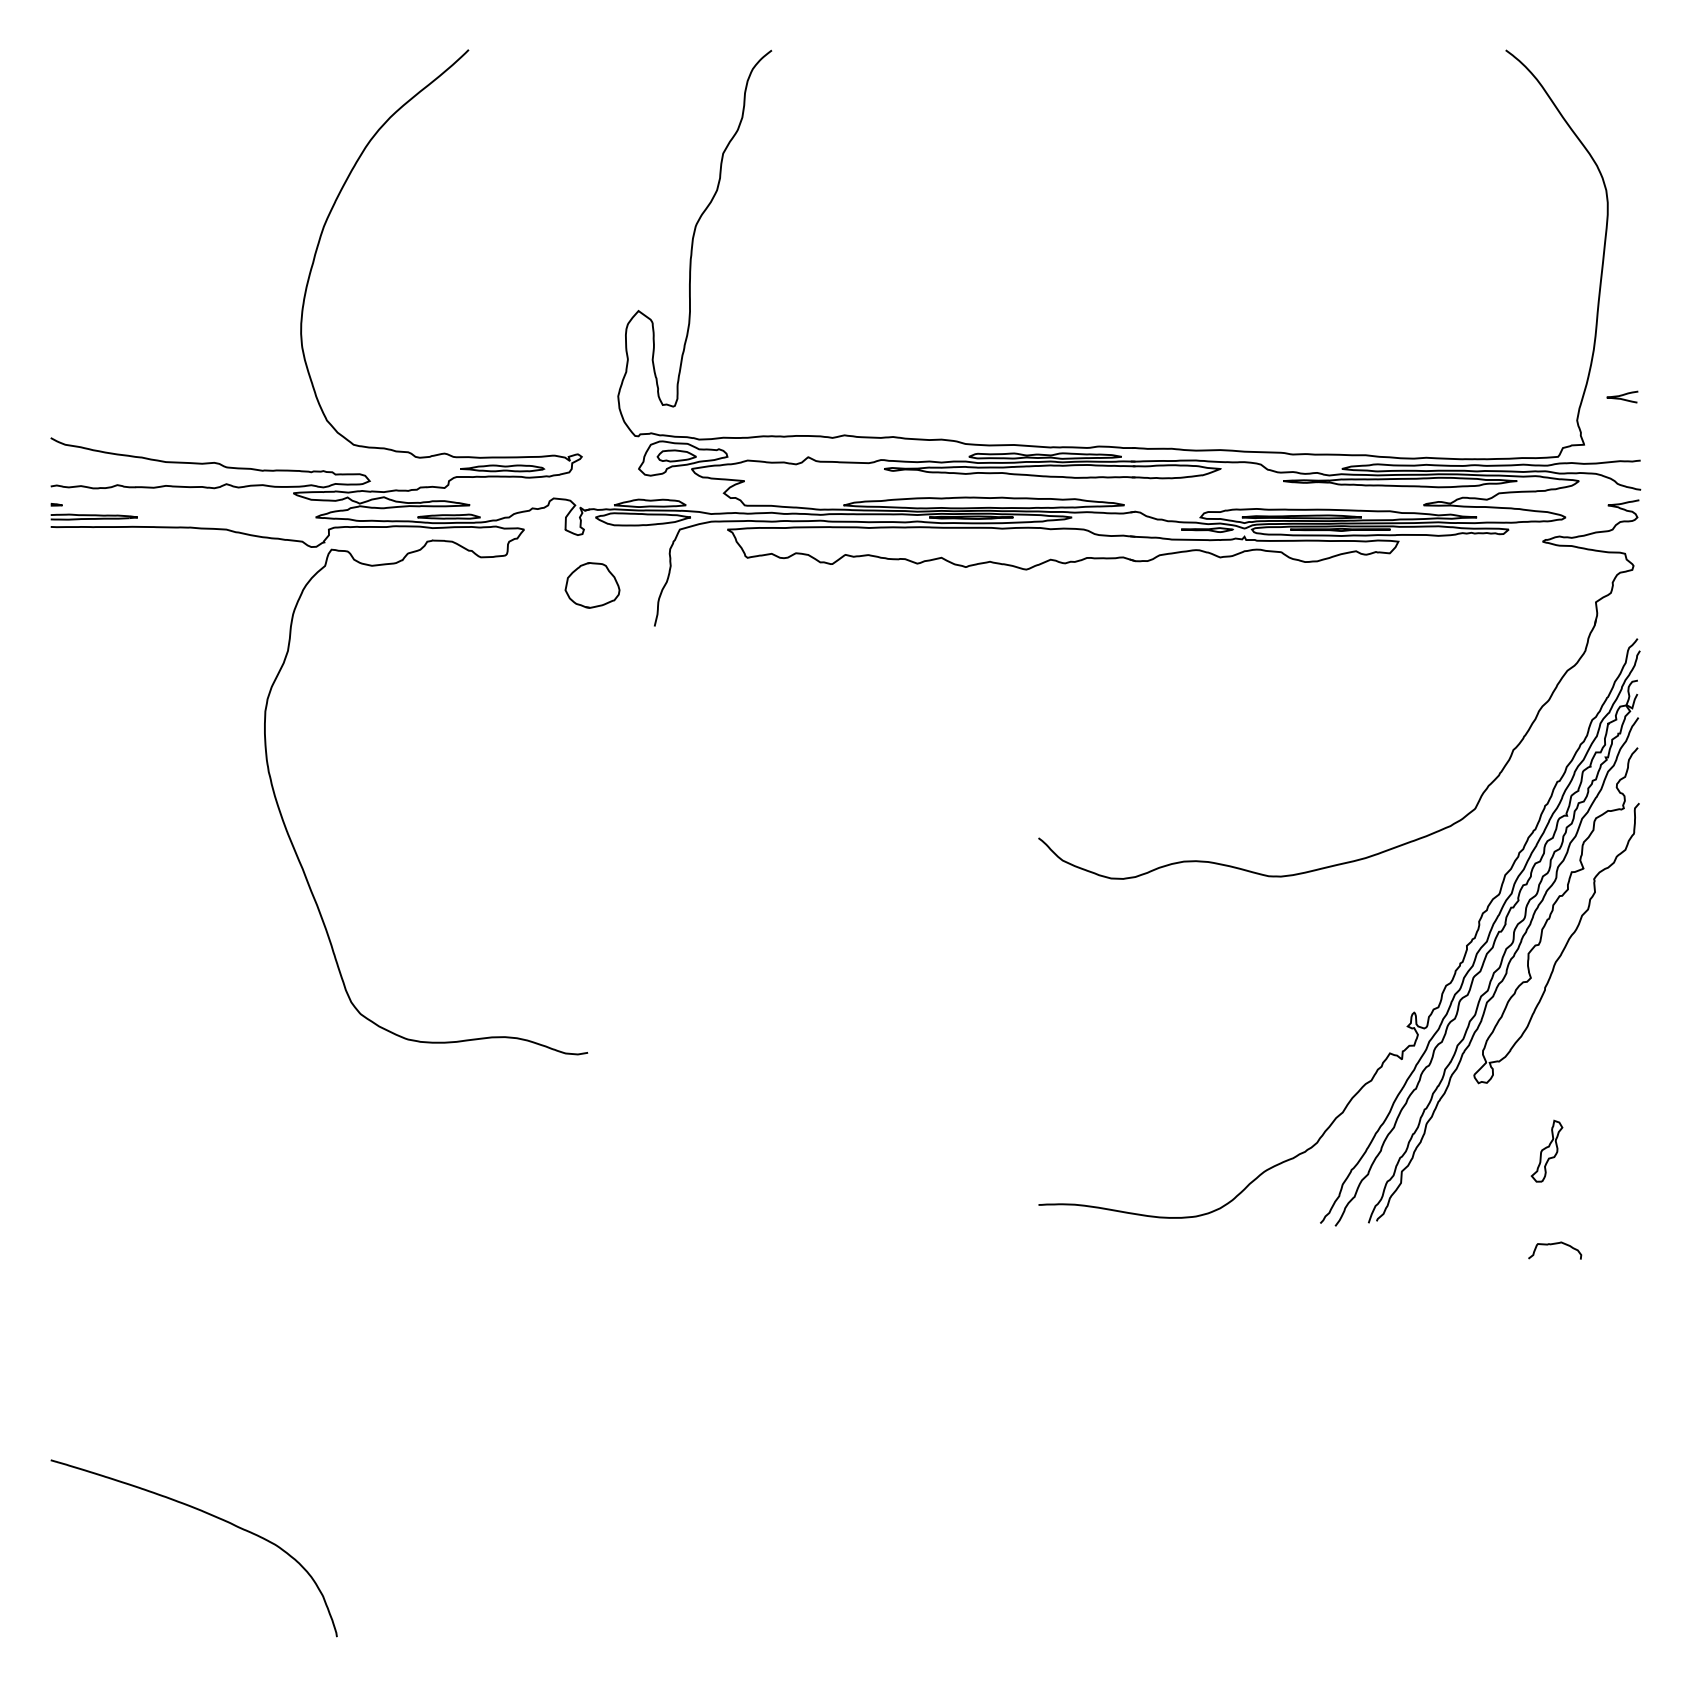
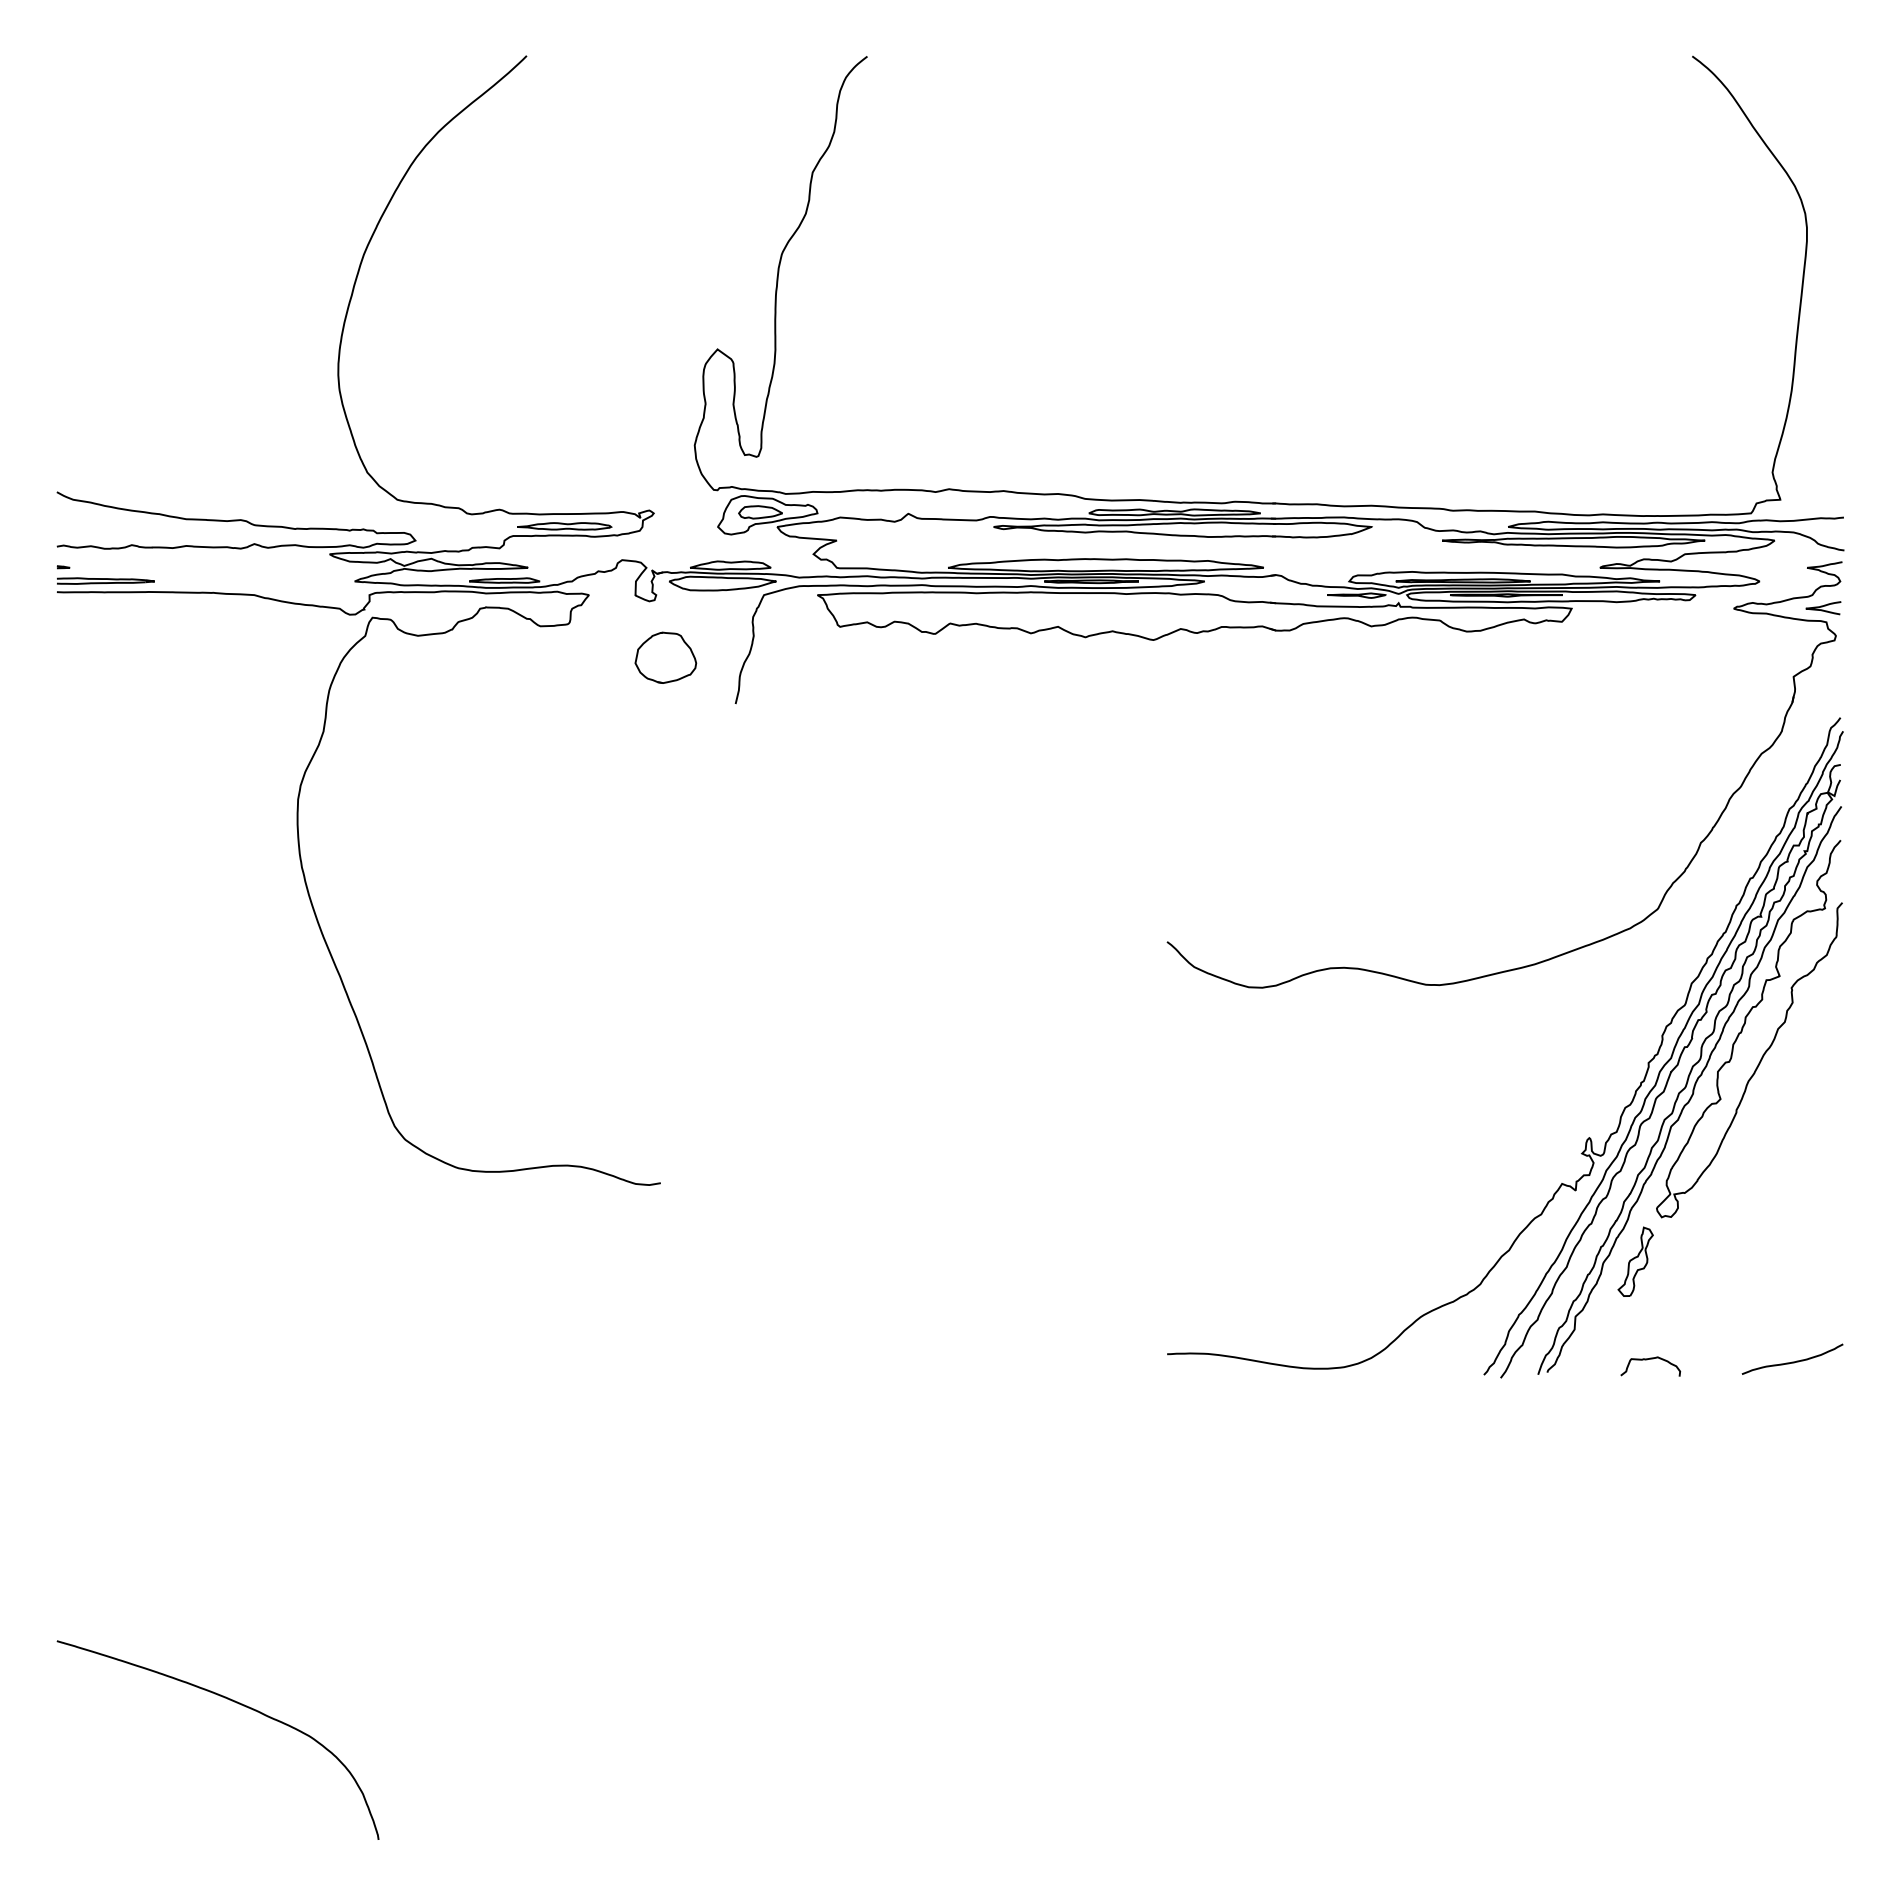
curve: (1622, 398) -> (1823, 609), moved
part: (1546, 1150) -> (1635, 1261), moved
curve: (1594, 1211) -> (1792, 1361), added
curve: (1552, 1245) -> (1647, 1360), moved

